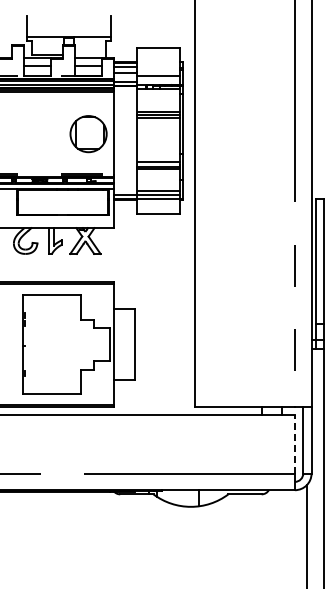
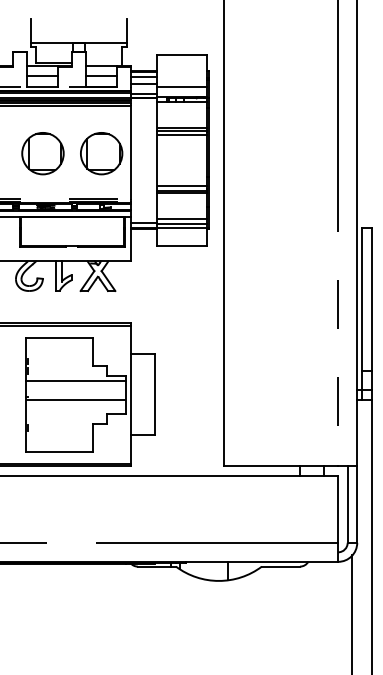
part: (37, 134) -> (43, 154), added
line: (66, 332) -> (76, 381), added
line: (66, 348) -> (76, 399), added
line: (294, 443) -> (337, 508), dashed -> solid

